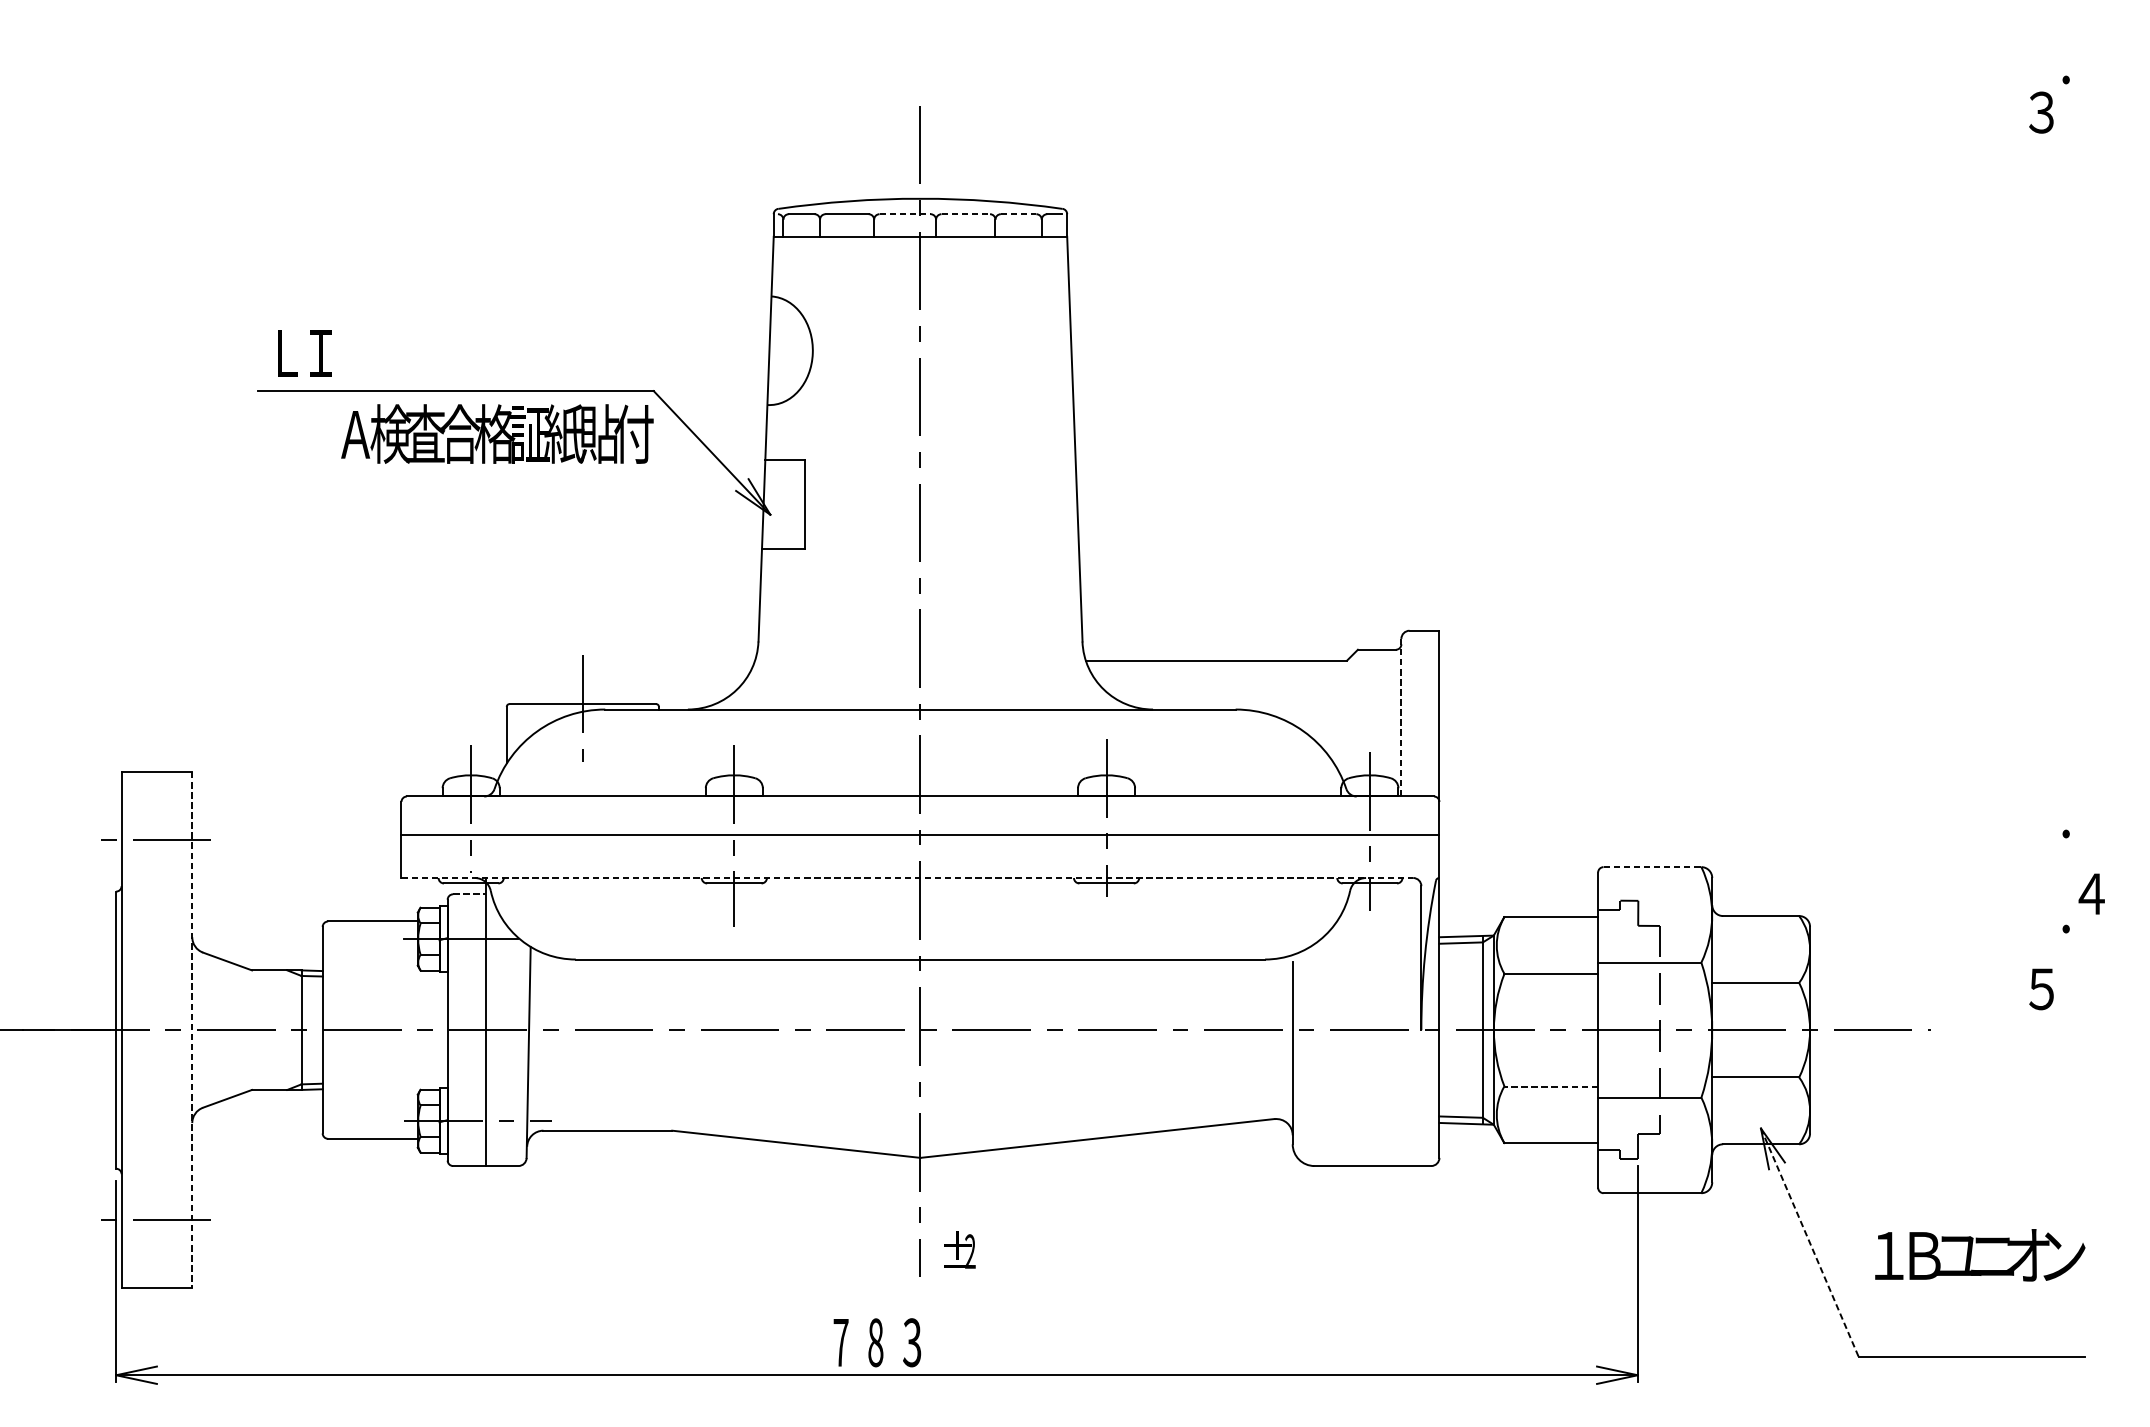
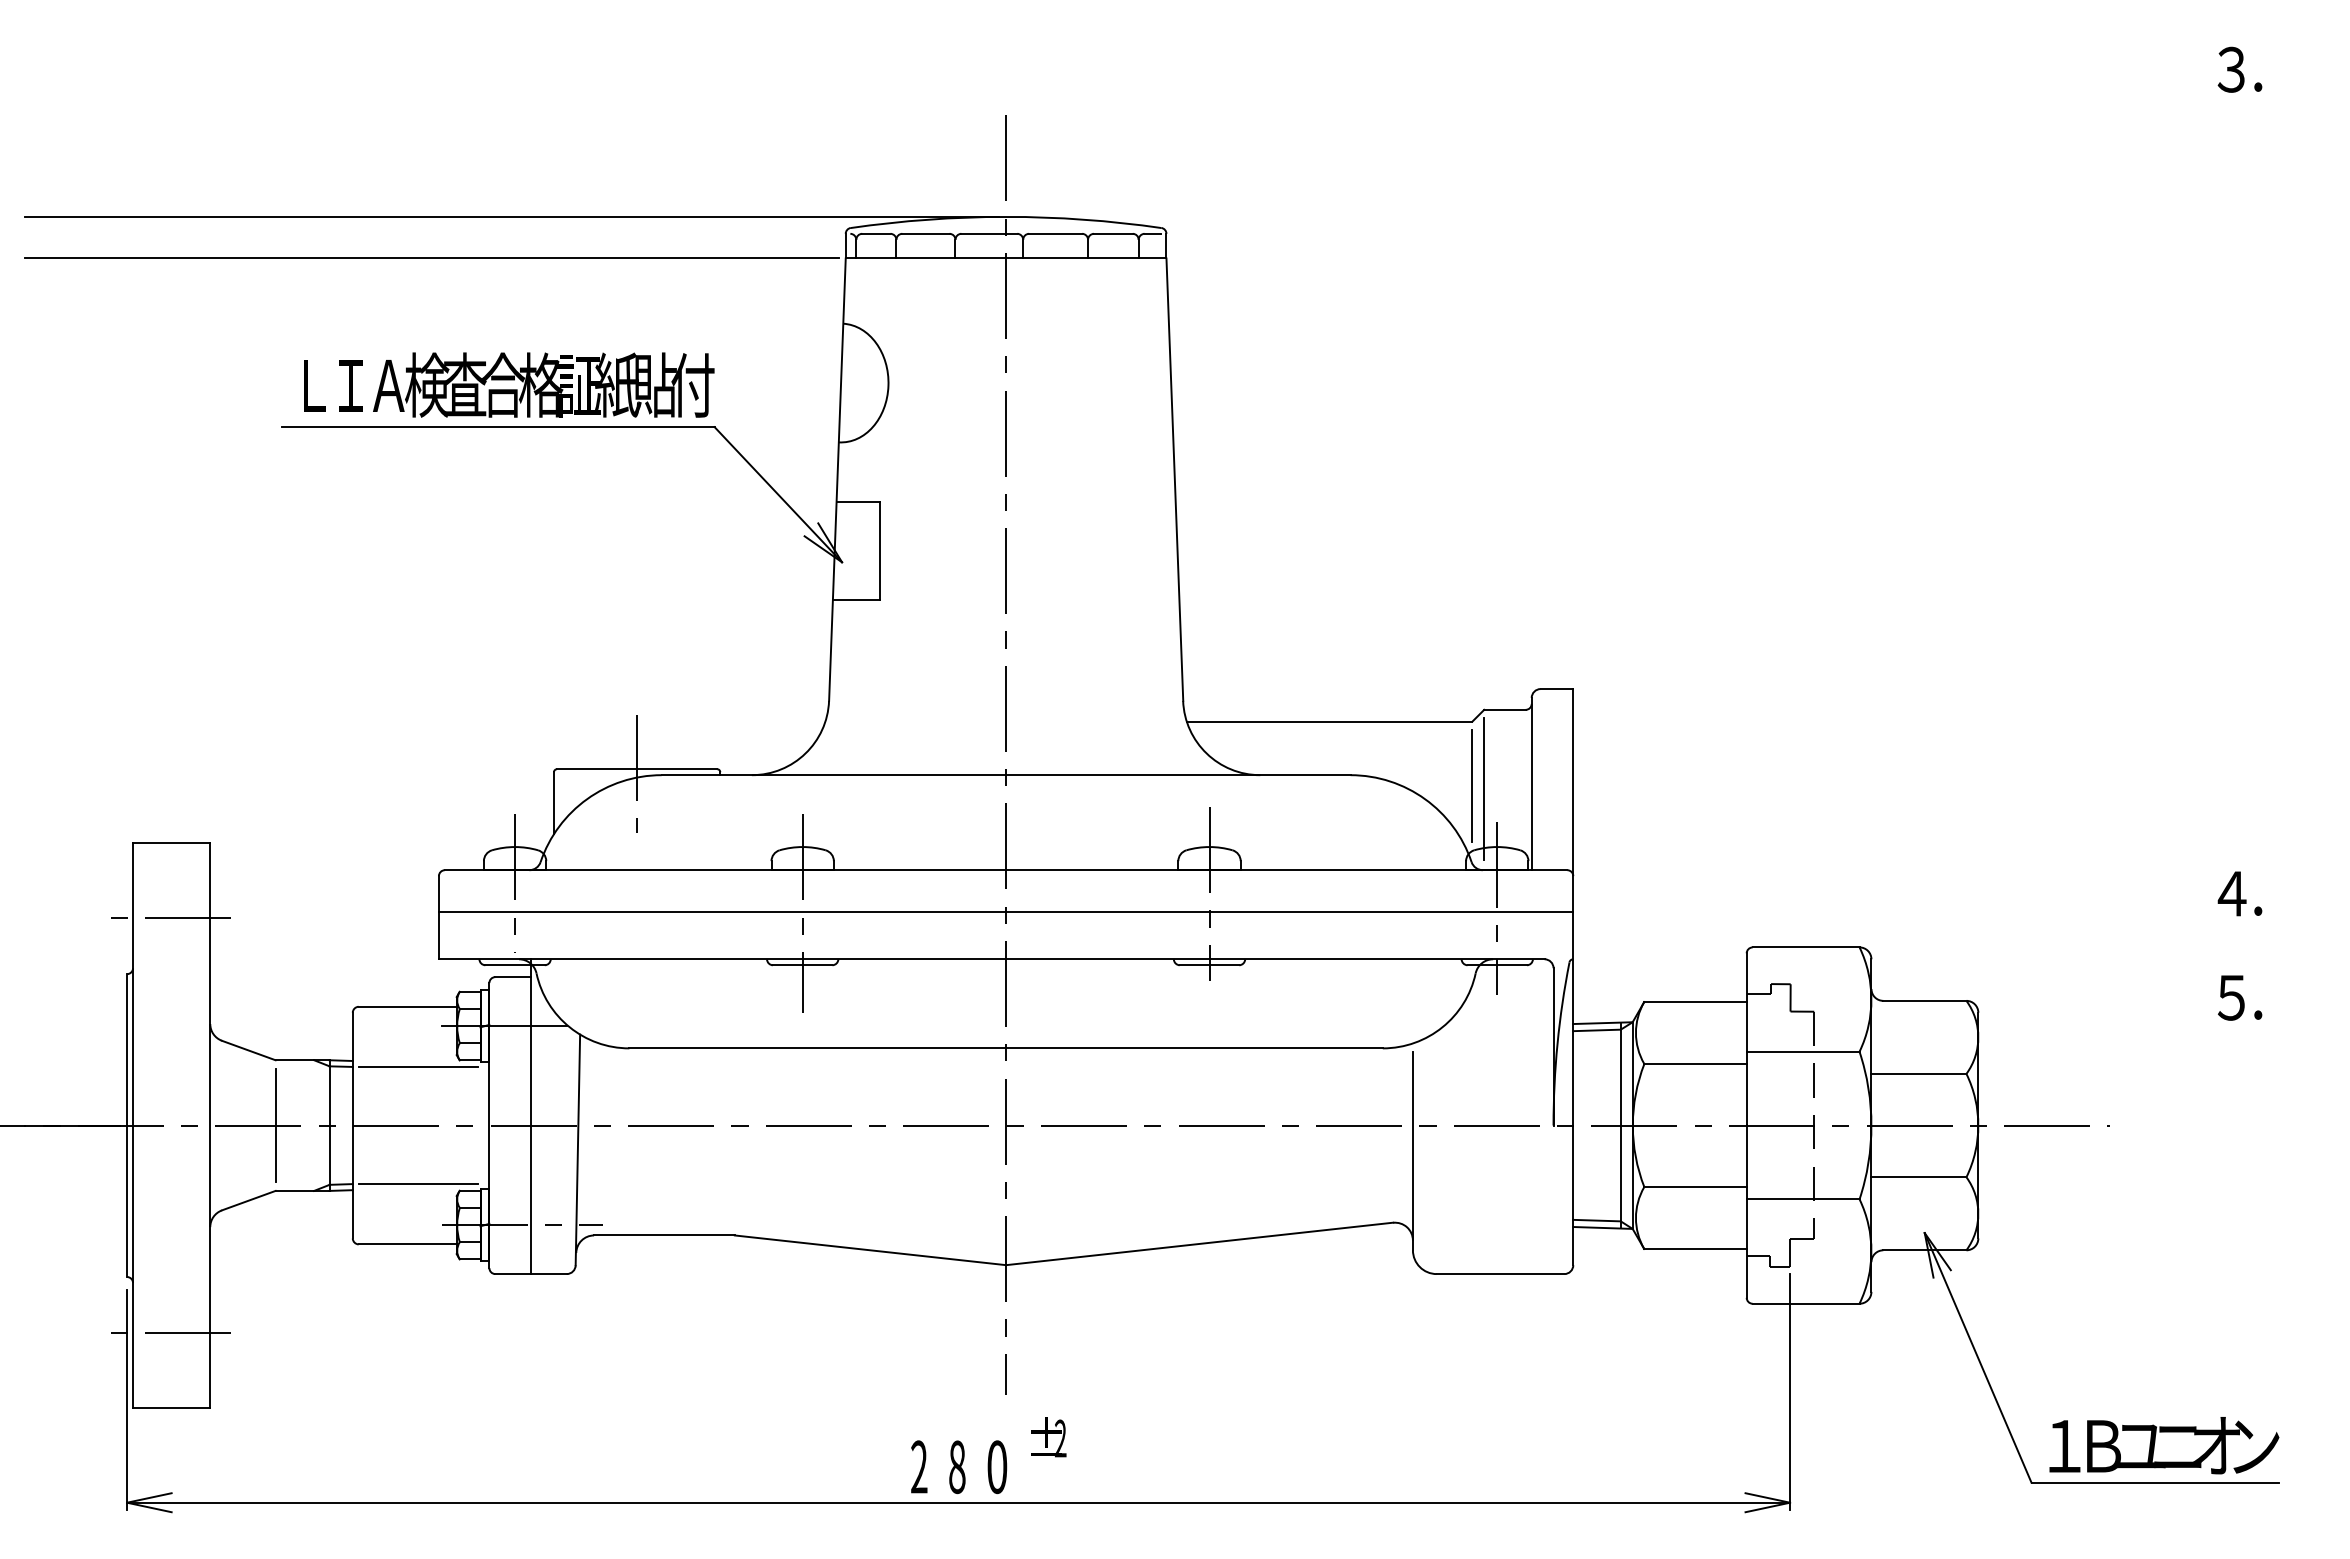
text: (2040, 112) -> (2230, 69), moved
line: (467, 198) -> (511, 216), added
line: (905, 213) -> (989, 233), dashed -> solid
line: (965, 213) -> (1055, 233), dashed -> solid
line: (1018, 213) -> (1113, 233), dashed -> solid
line: (394, 236) -> (431, 258), added
text: (497, 433) -> (543, 384), moved
line: (1347, 718) -> (1472, 785), added
line: (1401, 718) -> (1531, 784), dashed -> solid
line: (1358, 721) -> (1484, 788), added
line: (1652, 867) -> (1806, 947), dashed -> solid
line: (907, 878) -> (991, 959), dashed -> solid
text: (2091, 893) -> (2231, 893), moved
line: (469, 894) -> (513, 977), dashed -> solid
line: (381, 977) -> (417, 1067), added
text: (2041, 988) -> (2231, 997), moved
line: (251, 1030) -> (275, 1125), added
line: (192, 1031) -> (210, 1126), dashed -> solid
line: (381, 1083) -> (417, 1183), added
line: (1550, 1086) -> (1694, 1187), dashed -> solid
line: (1810, 1242) -> (1978, 1357), dashed -> solid
text: (959, 1250) -> (1048, 1437), moved
text: (1980, 1255) -> (2164, 1445), moved
text: (841, 1342) -> (919, 1466), 7 -> 2
text: (912, 1342) -> (997, 1466), 3 -> 0

